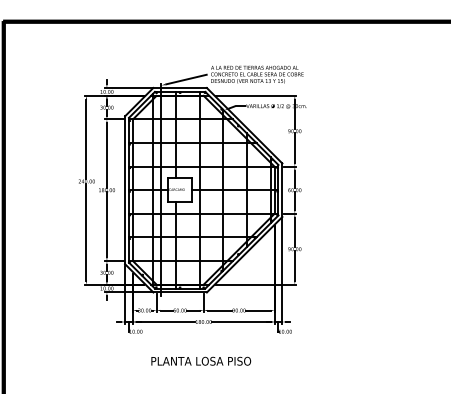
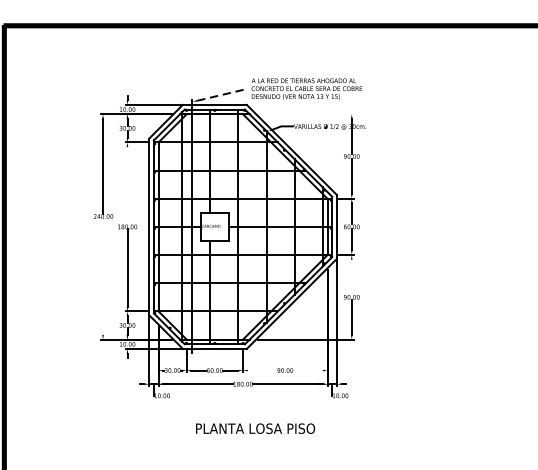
line: (186, 79) -> (222, 94), solid -> dashed
line: (256, 95) -> (306, 113), removed
line: (106, 155) -> (126, 185), removed
line: (86, 231) -> (103, 276), removed
line: (294, 232) -> (351, 277), removed
line: (219, 310) -> (261, 370), removed
line: (258, 310) -> (308, 370), removed
text: (201, 360) -> (255, 427), moved

